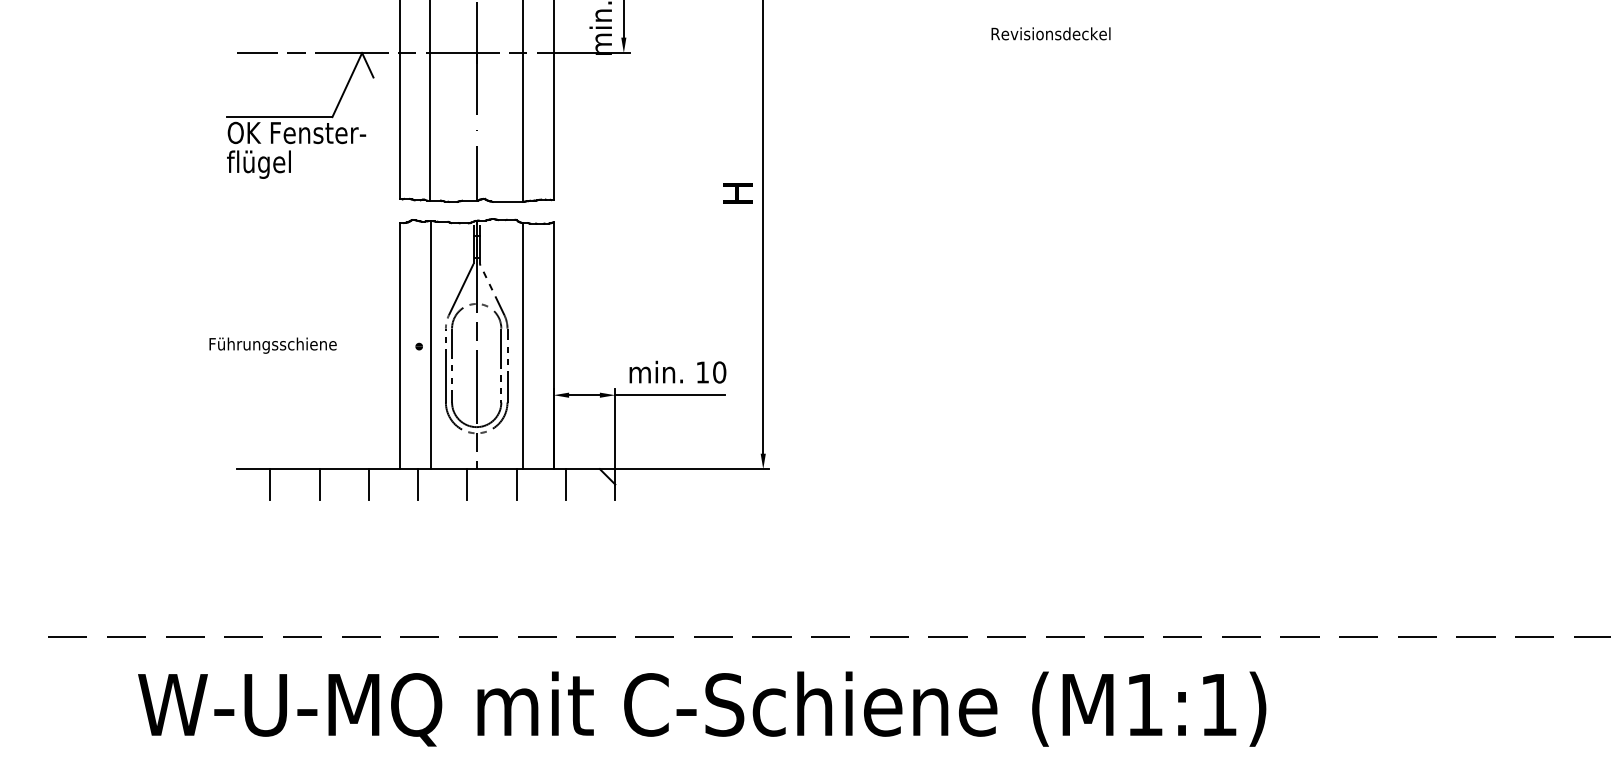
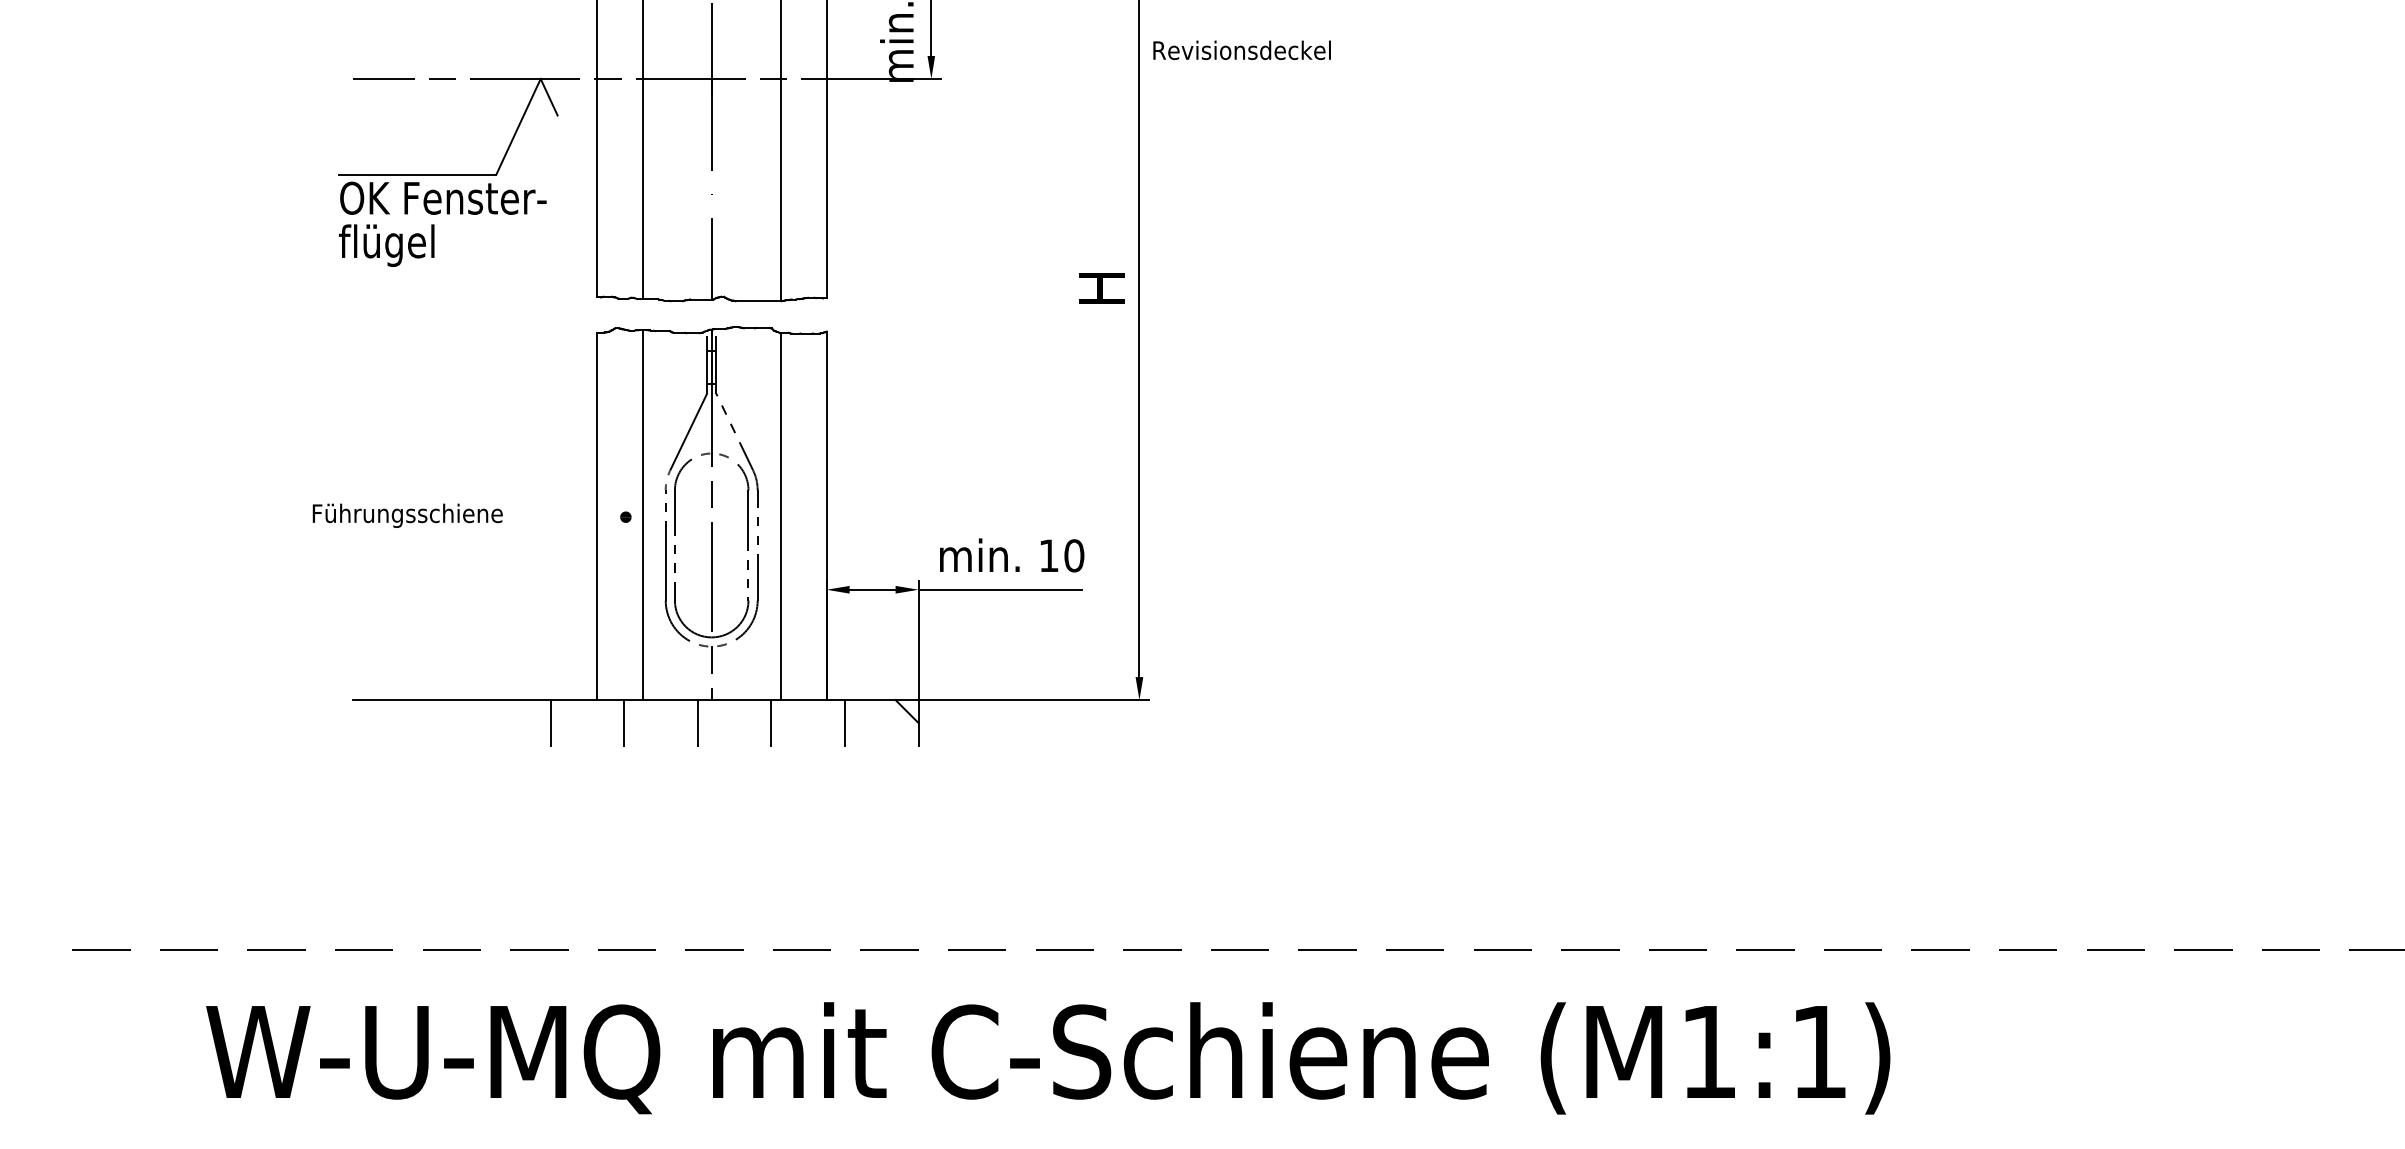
text: (1050, 33) -> (1241, 49), moved
line: (270, 484) -> (403, 723), removed
line: (319, 484) -> (477, 723), removed

